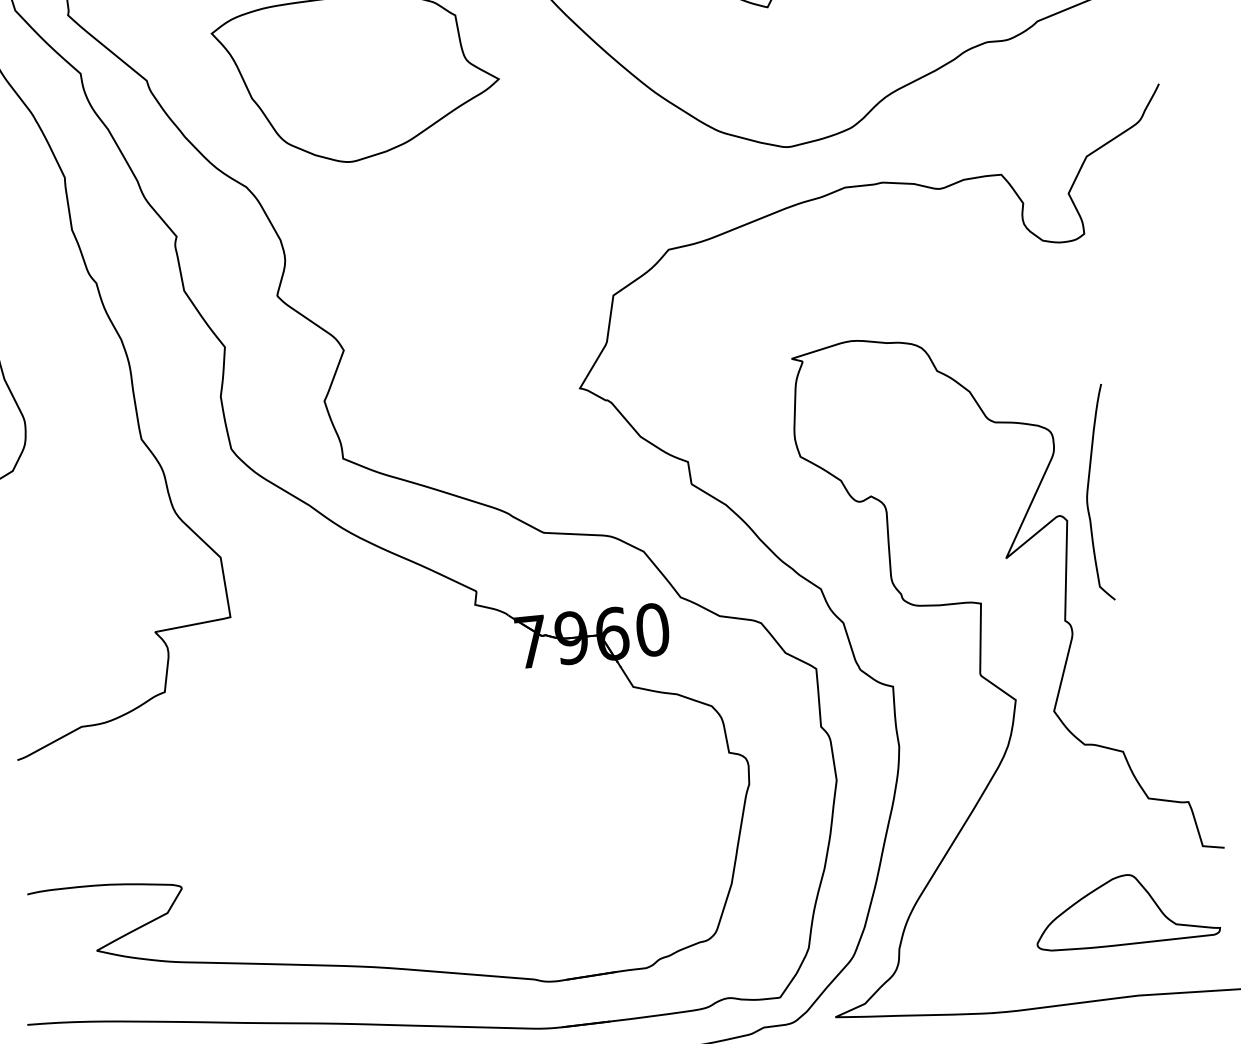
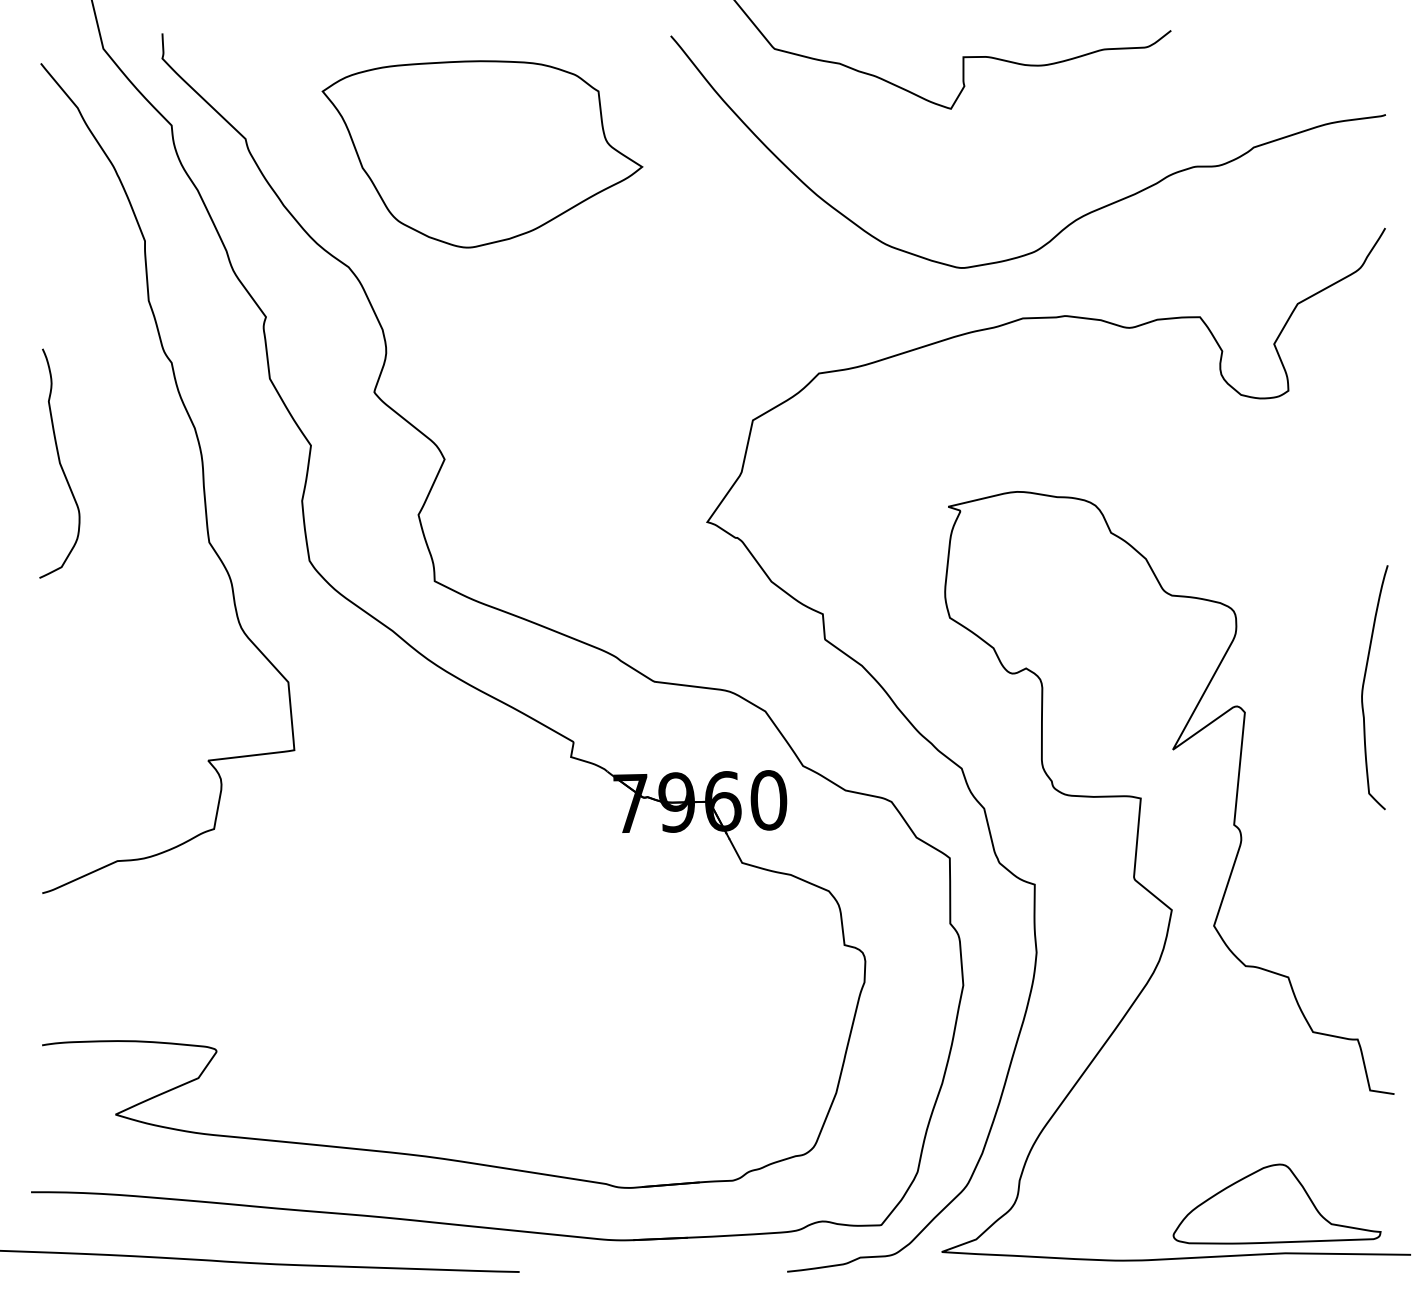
curve: (1088, 490) -> (1364, 684), moved
part: (1126, 909) -> (1276, 1203), moved

